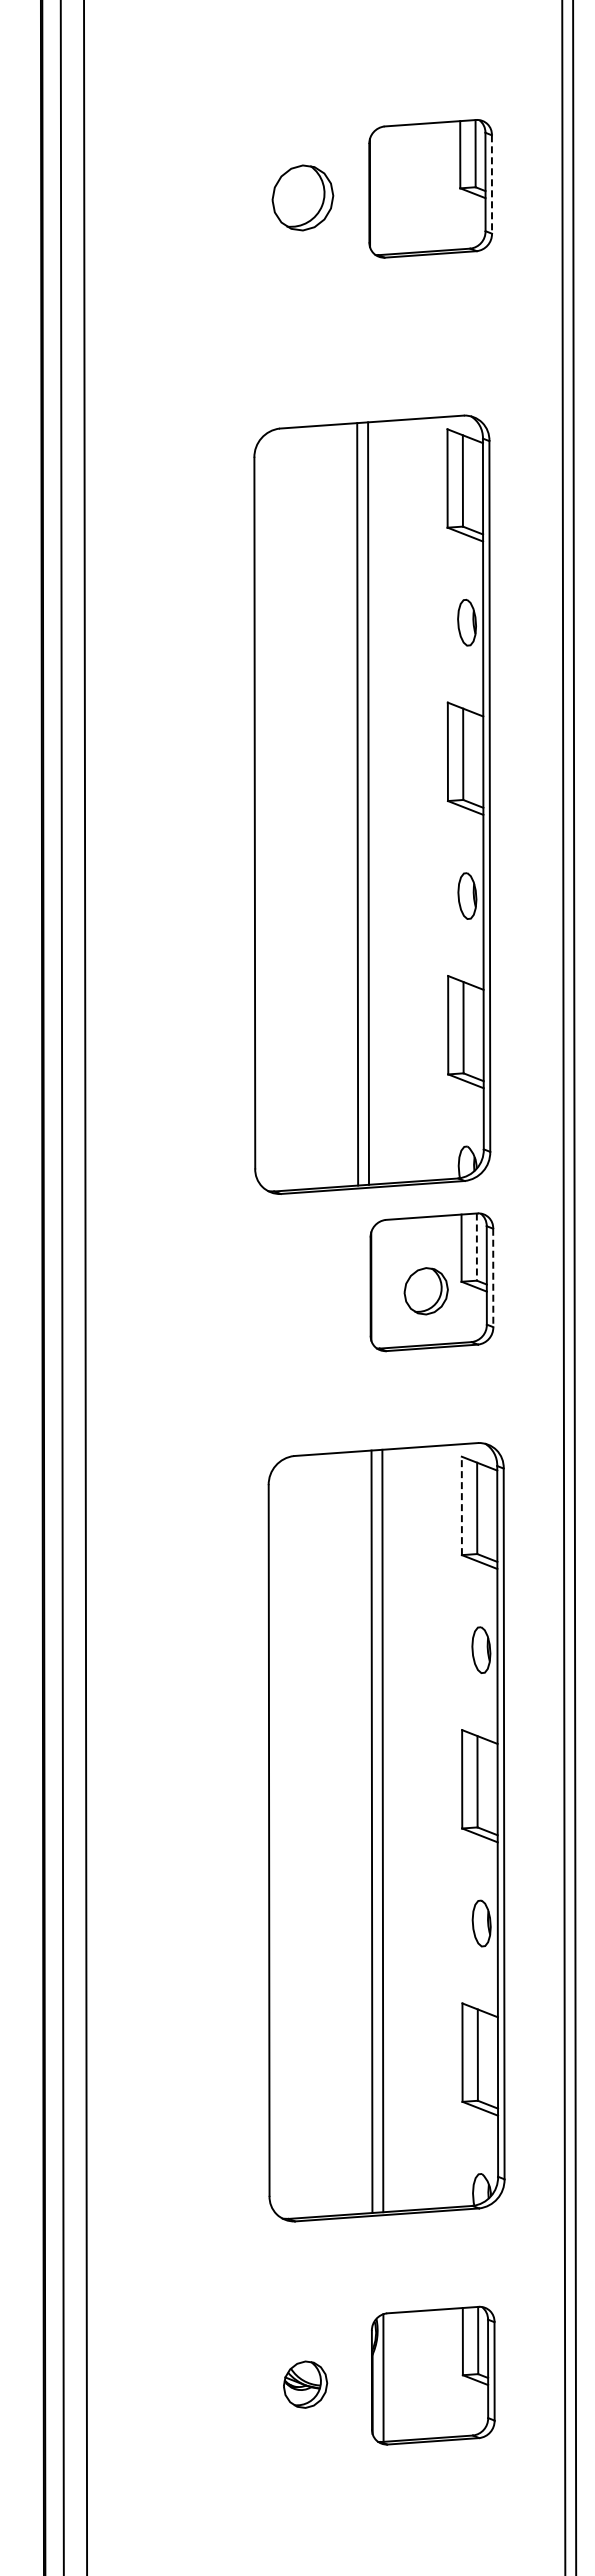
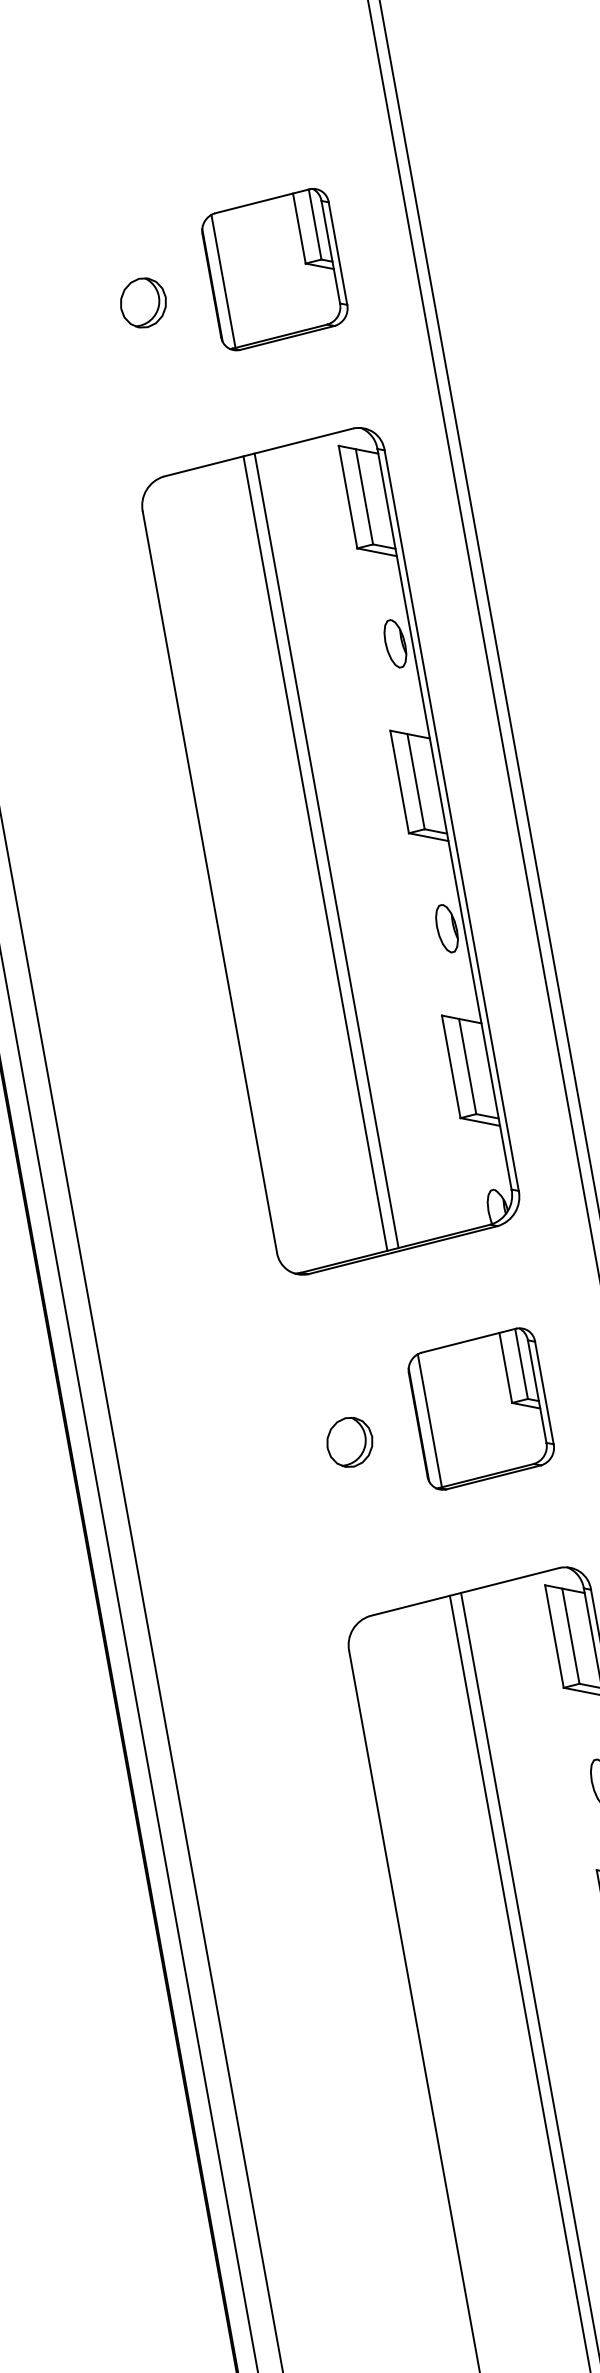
line: (491, 185) -> (337, 254), dashed -> solid
line: (380, 190) -> (222, 280), added
part: (302, 197) -> (142, 302), size x0.71
part: (372, 804) -> (330, 851), moved
line: (476, 1247) -> (521, 1364), dashed -> solid
line: (493, 1278) -> (544, 1393), dashed -> solid
line: (382, 1284) -> (430, 1420), added
part: (425, 1291) -> (349, 1442), moved
line: (461, 1505) -> (553, 1636), dashed -> solid

